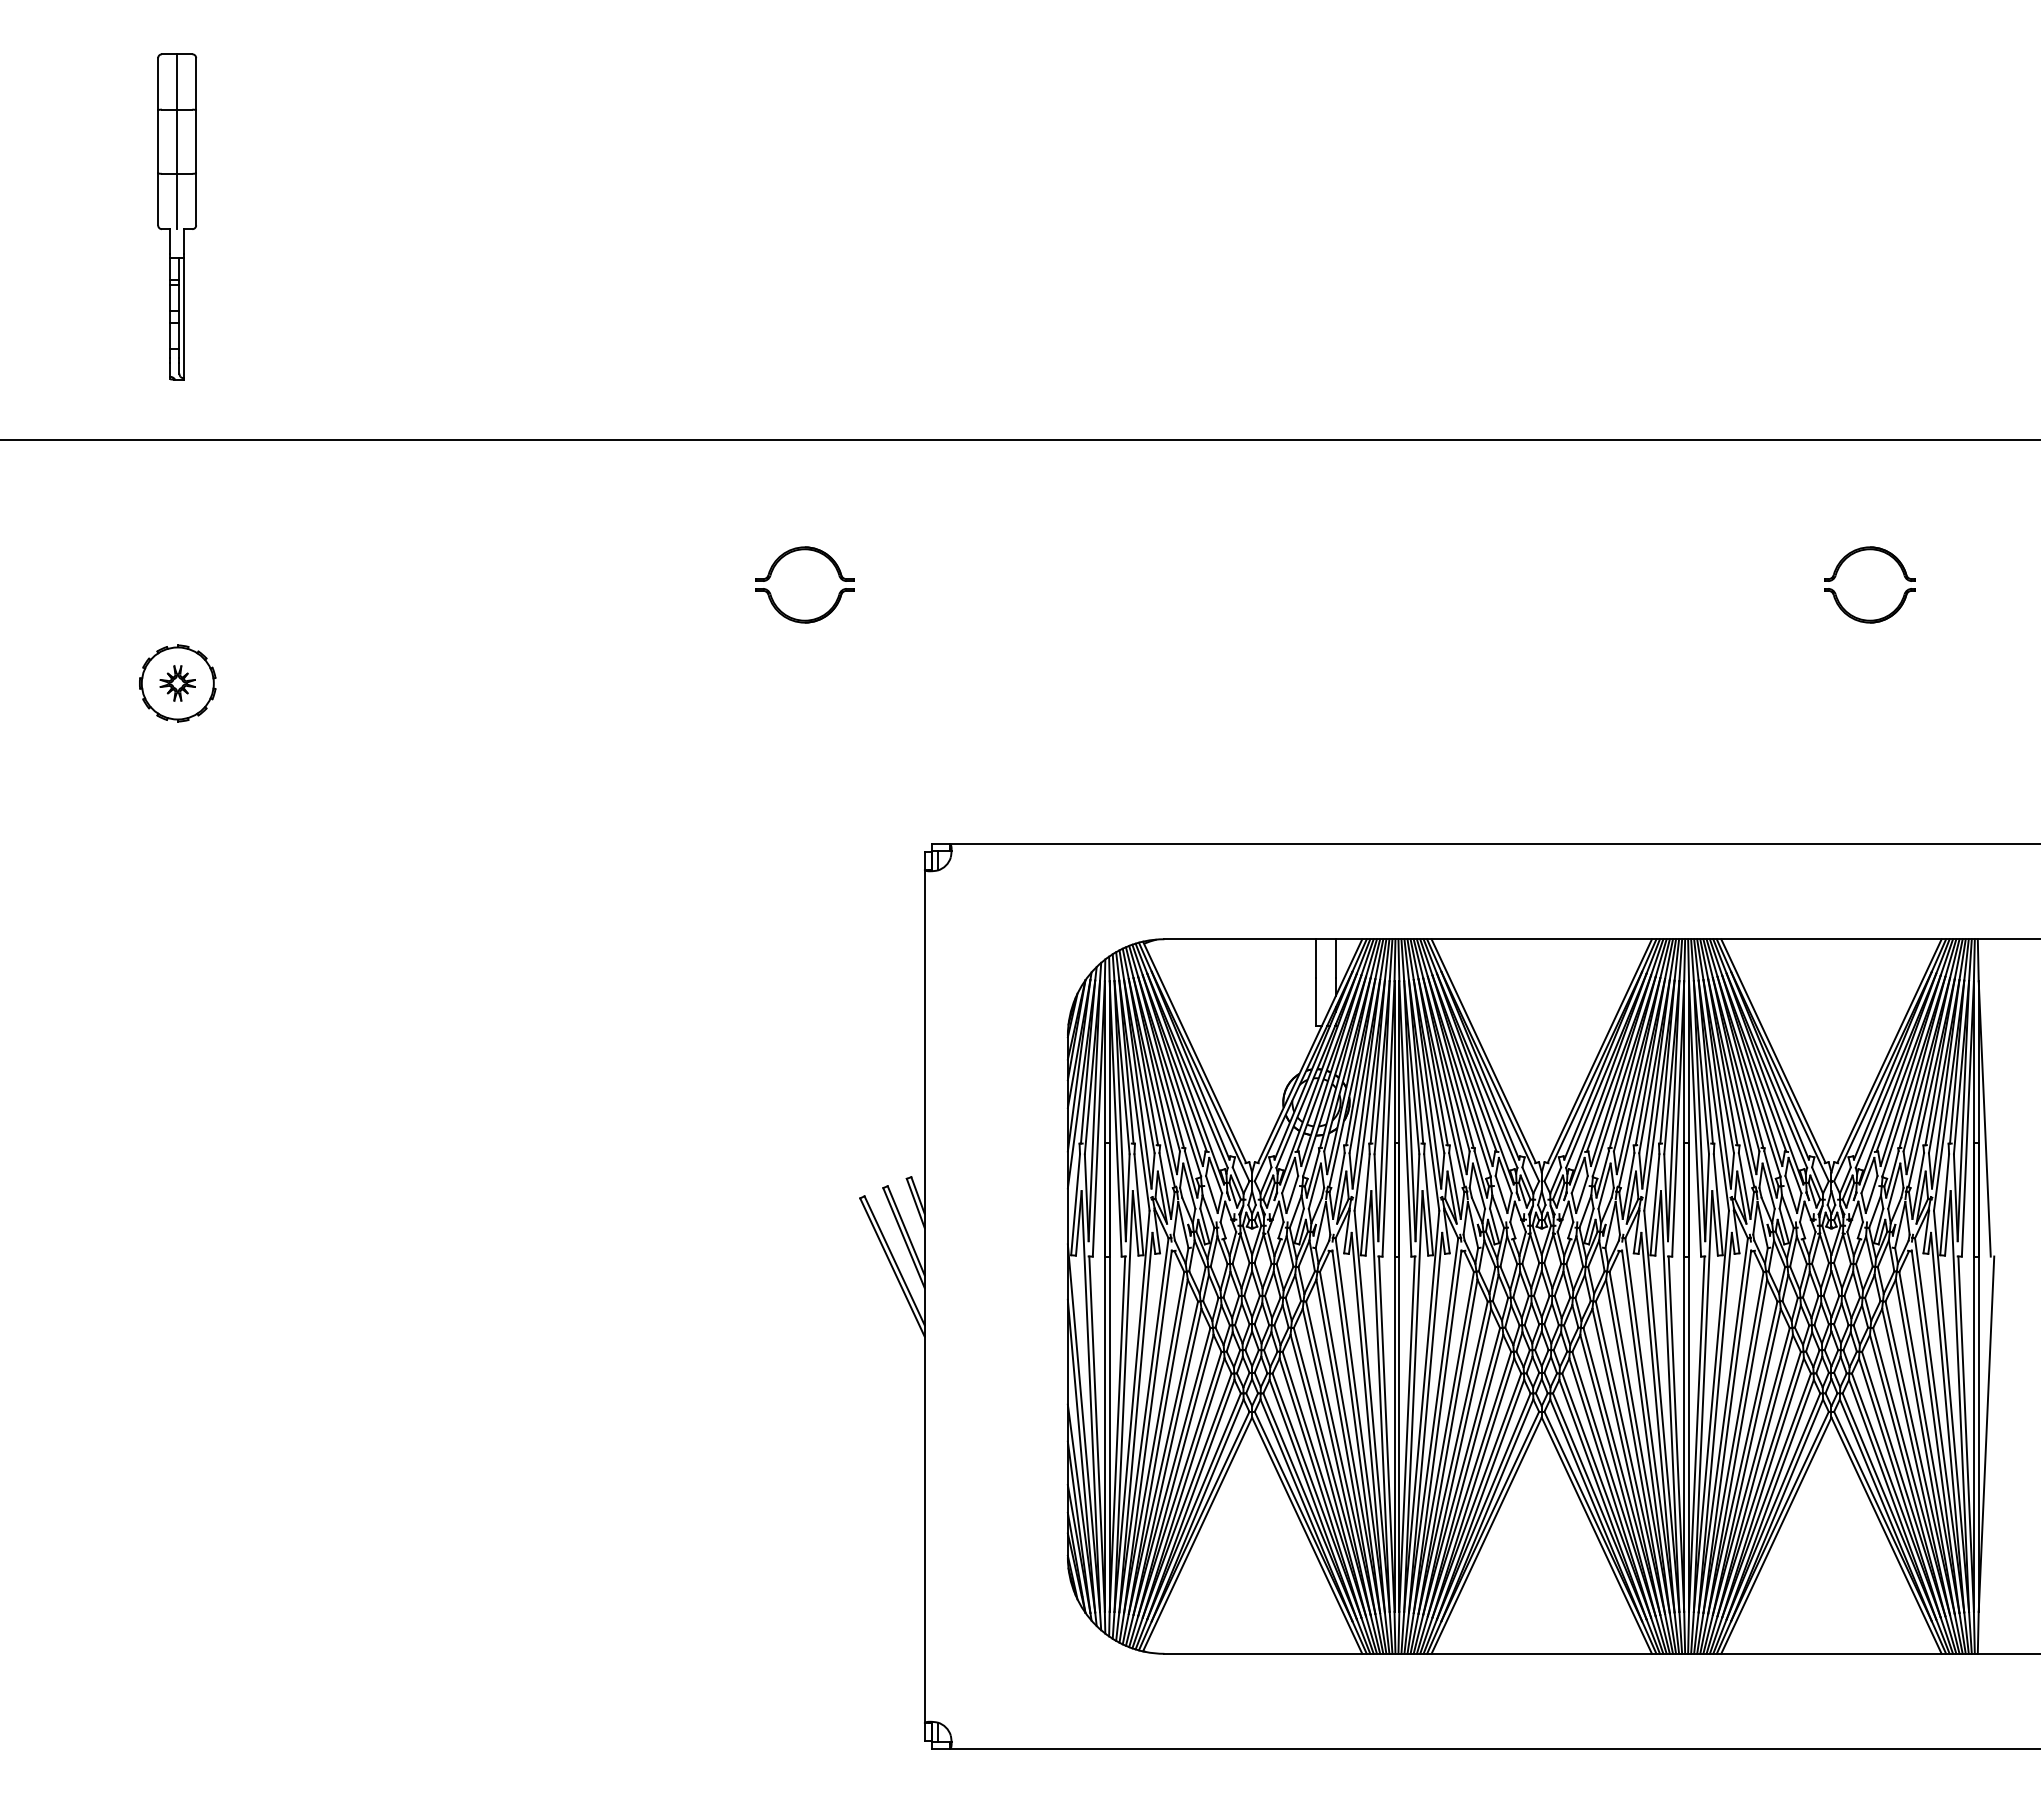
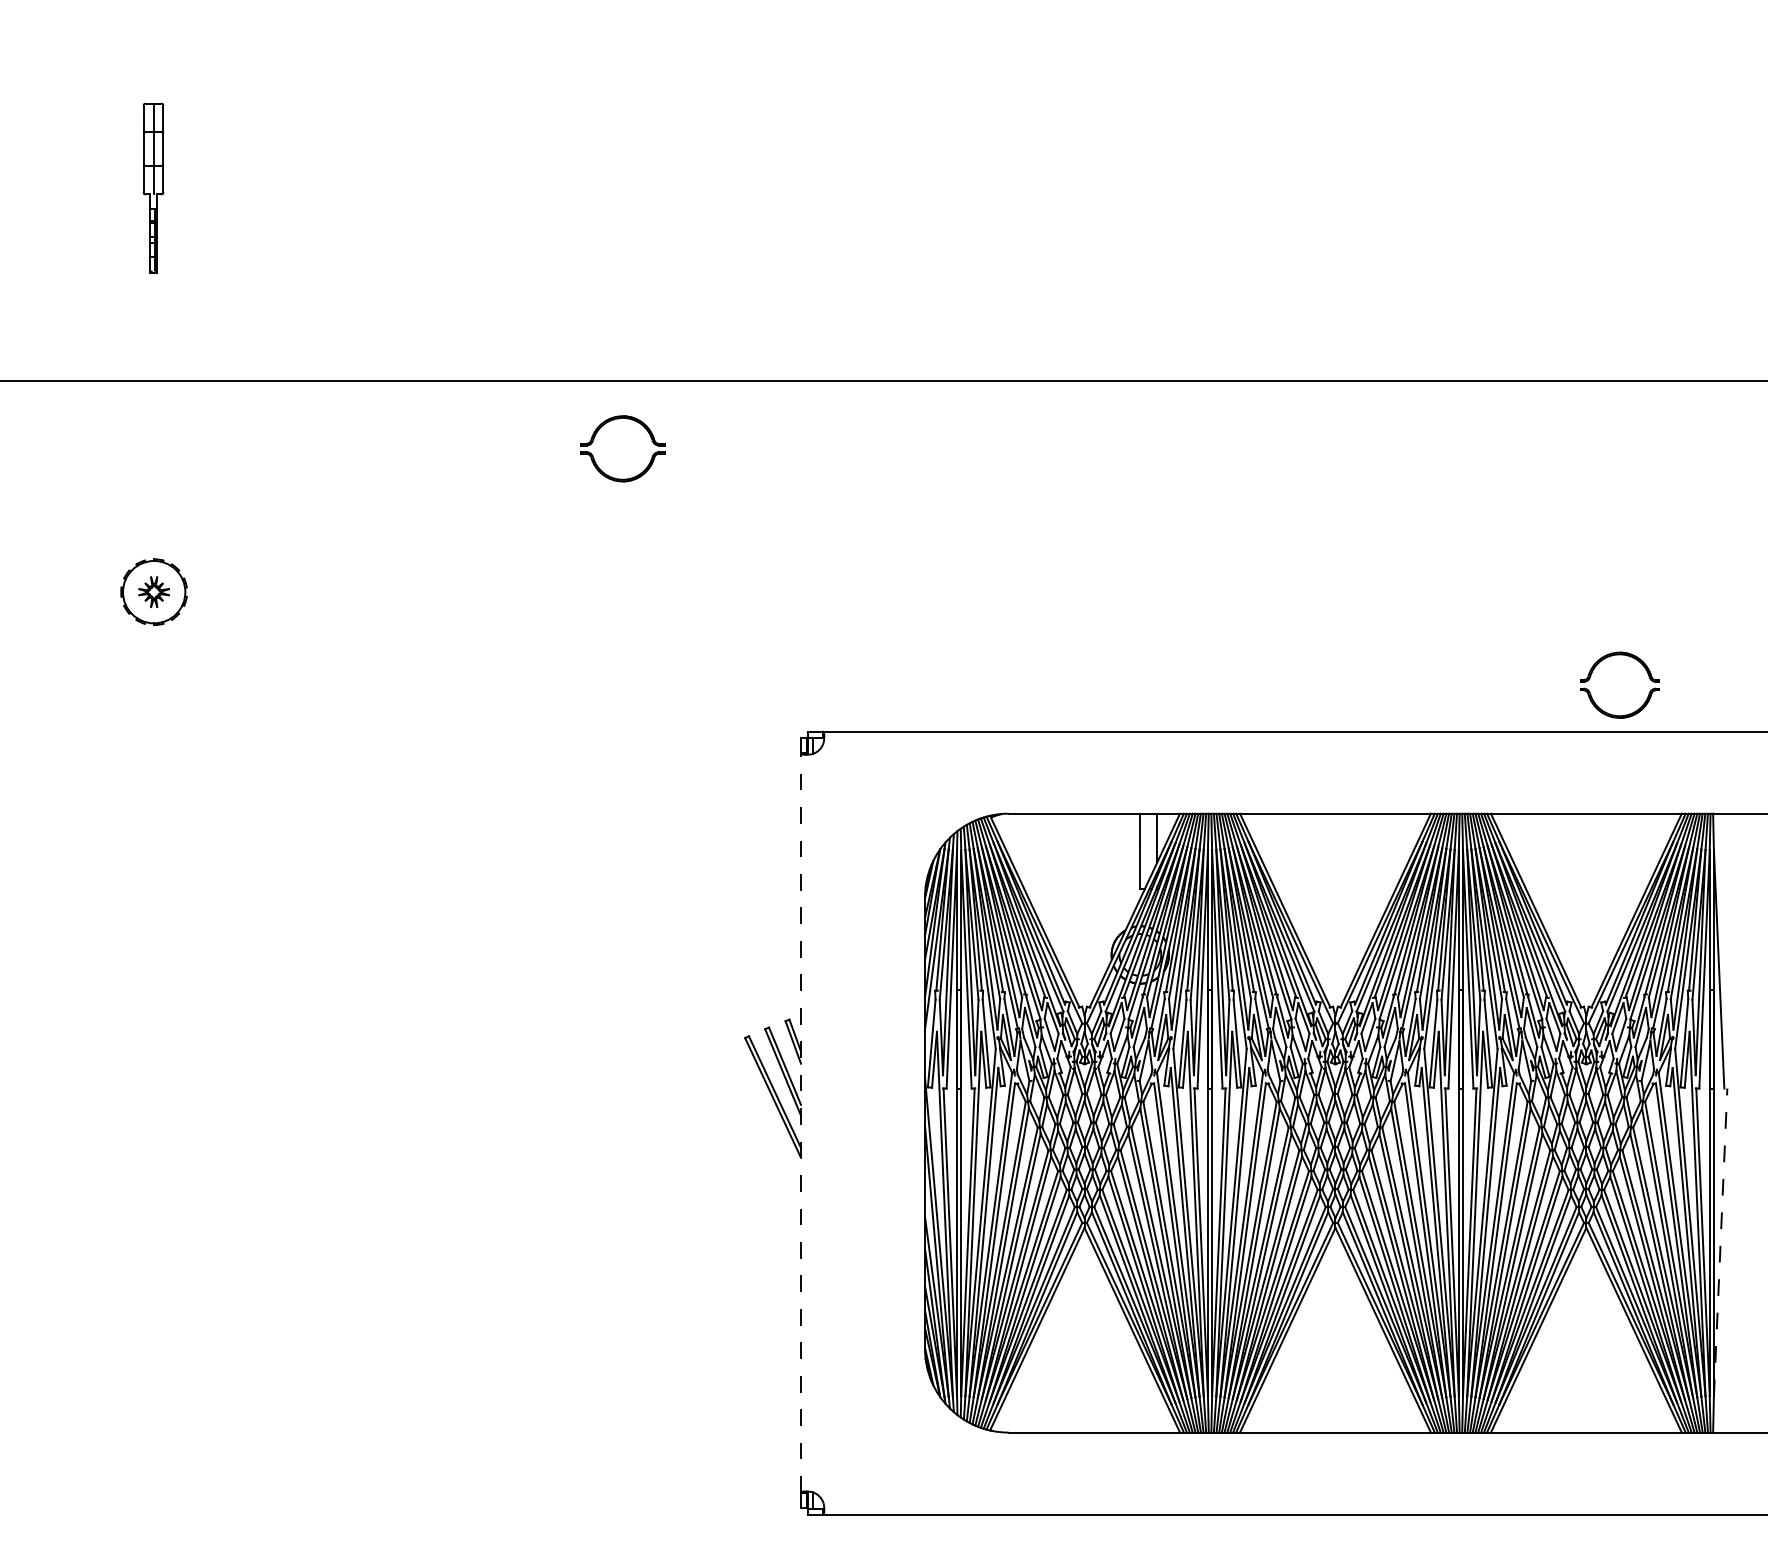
part: (176, 216) -> (153, 187), size x0.6
part: (793, 552) -> (612, 420), moved
part: (1849, 557) -> (1601, 661), moved
line: (924, 1296) -> (800, 1123), solid -> dashed
line: (1986, 1434) -> (1720, 1242), solid -> dashed

